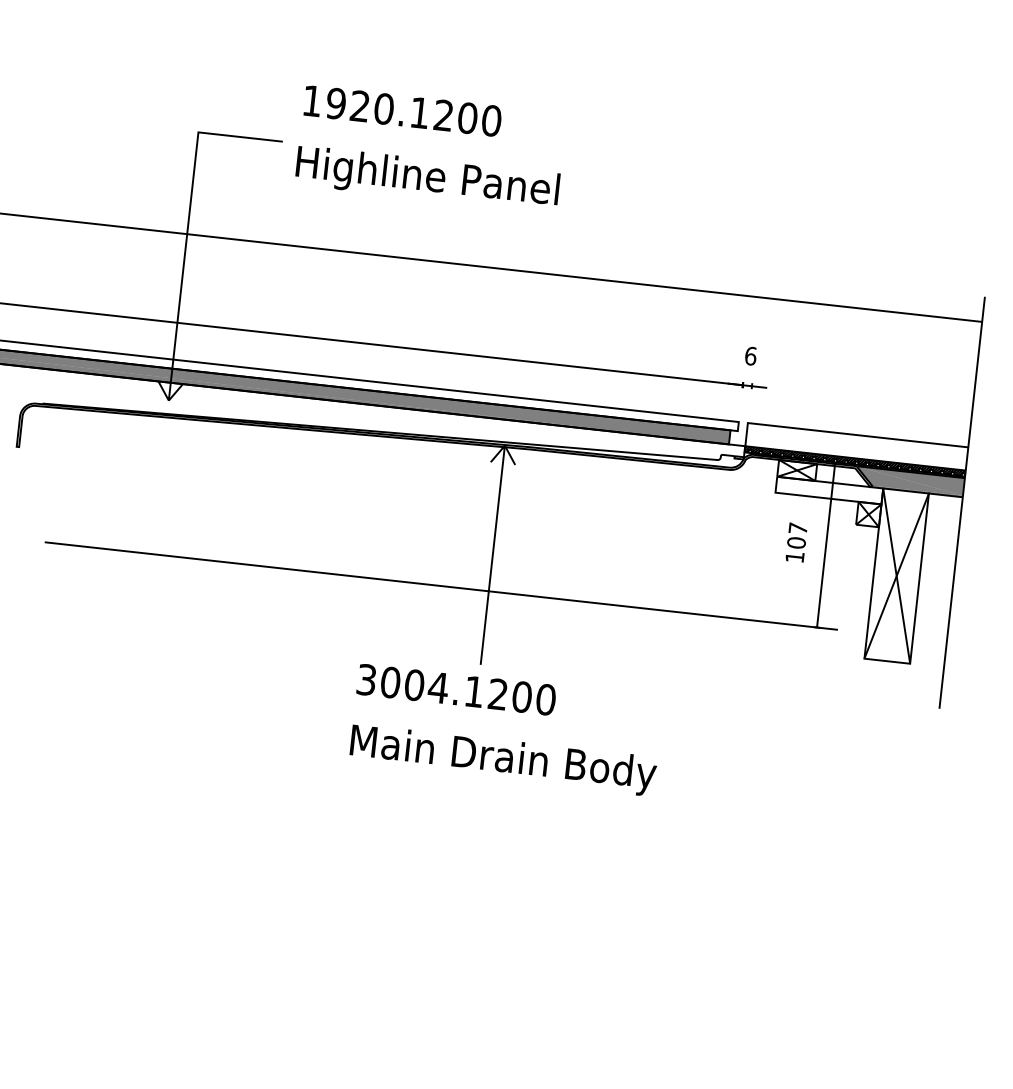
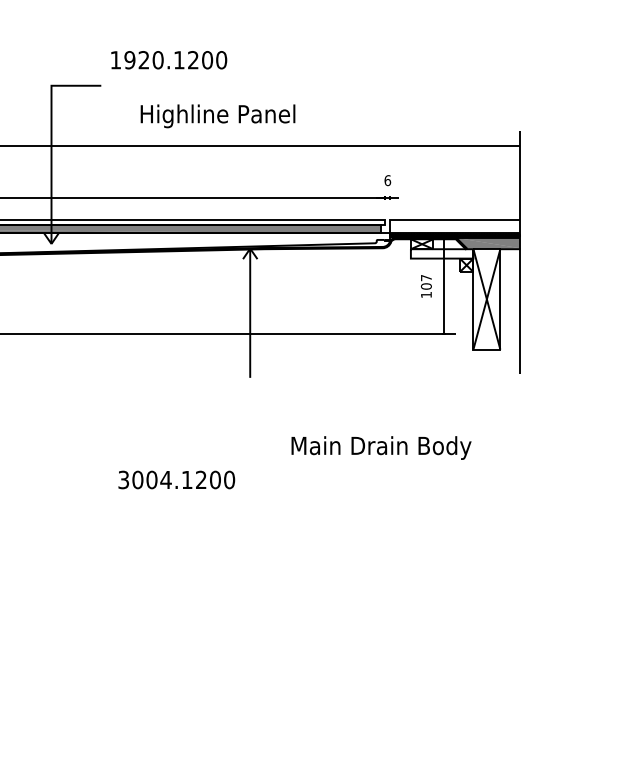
text: (426, 179) -> (217, 116), moved
text: (456, 688) -> (176, 479), moved
text: (503, 759) -> (381, 447), moved

